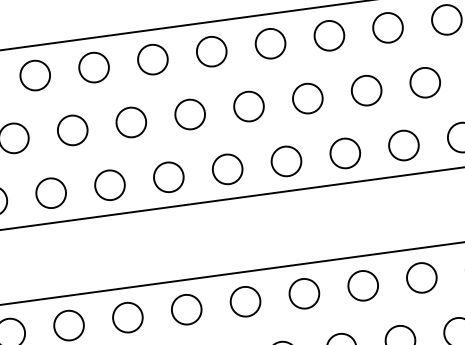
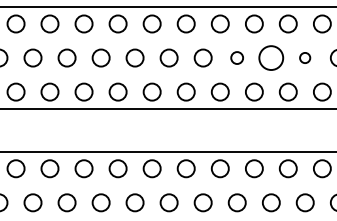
circle: (423, 81) -> (304, 57), size x0.6
circle: (366, 89) -> (271, 57), size x1.4
circle: (306, 97) -> (236, 57), size x0.7

